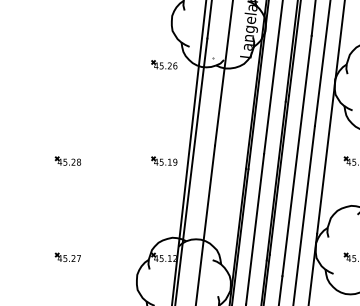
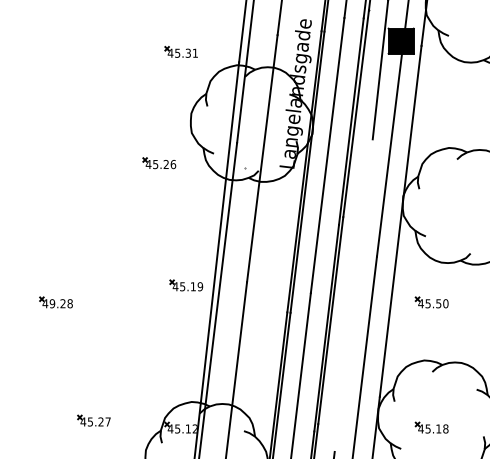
part: (164, 65) -> (159, 163), moved
line: (296, 155) -> (353, 295), removed
part: (164, 161) -> (186, 285), moved
text: (65, 162) -> (52, 303), 45.28 -> 49.28
part: (67, 257) -> (93, 420), moved

